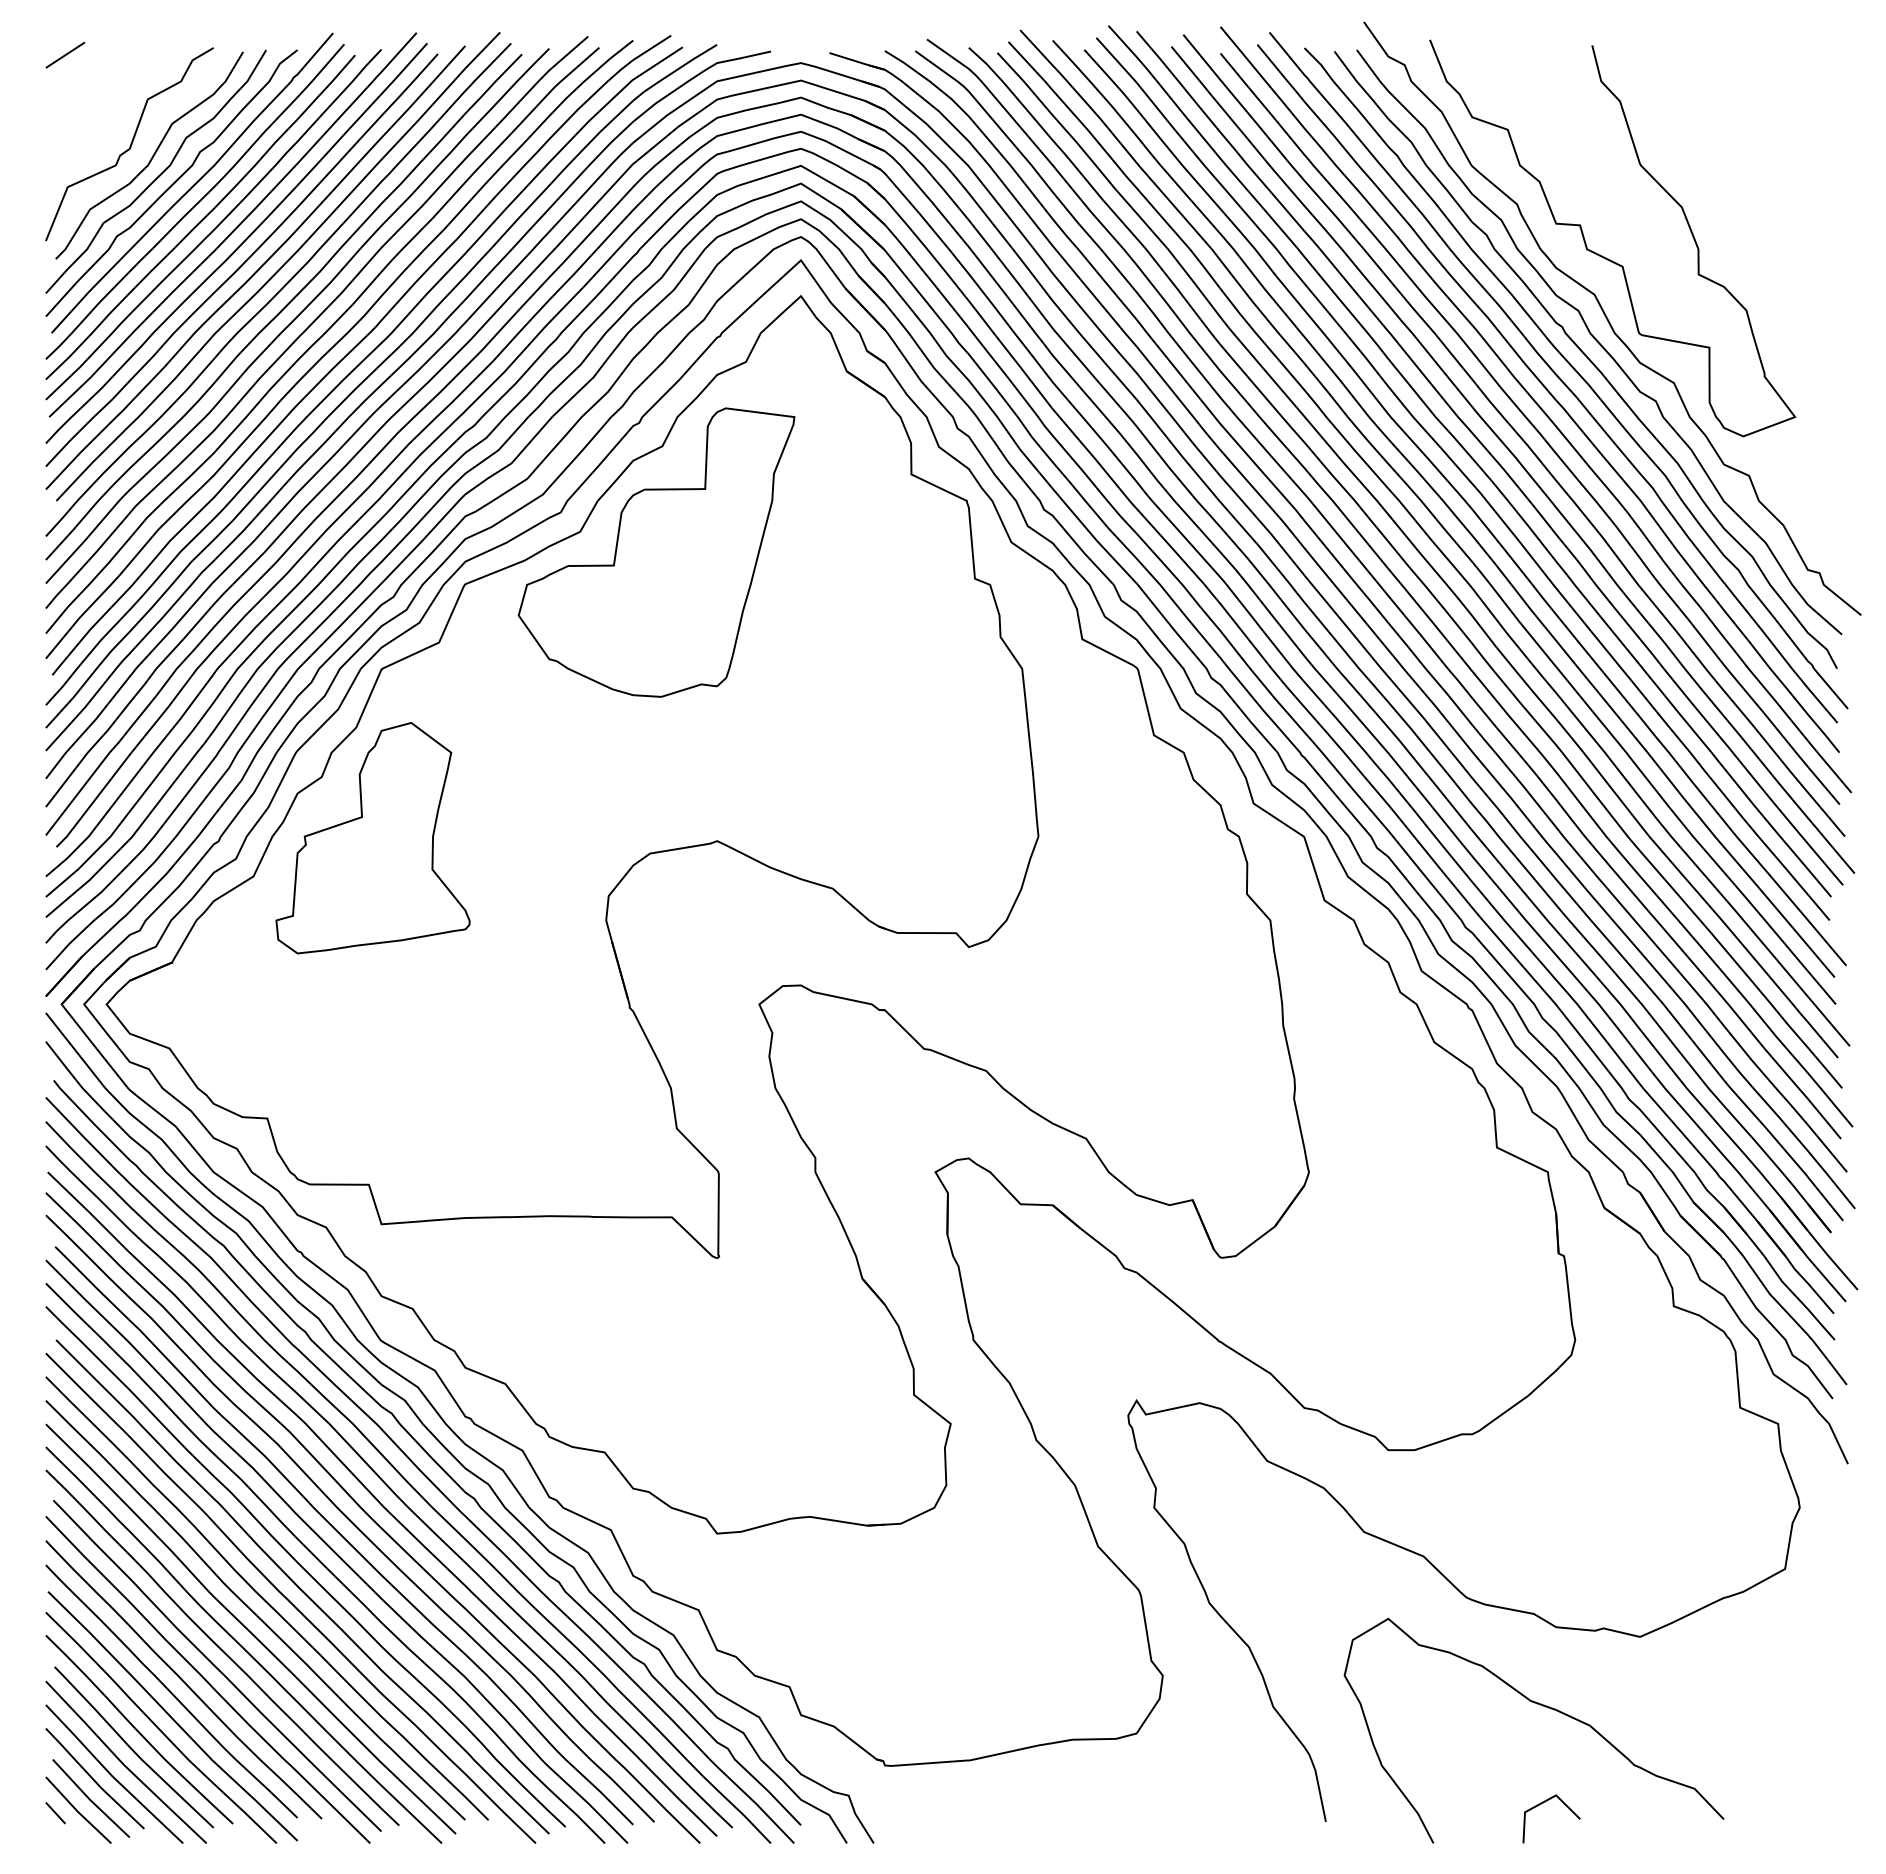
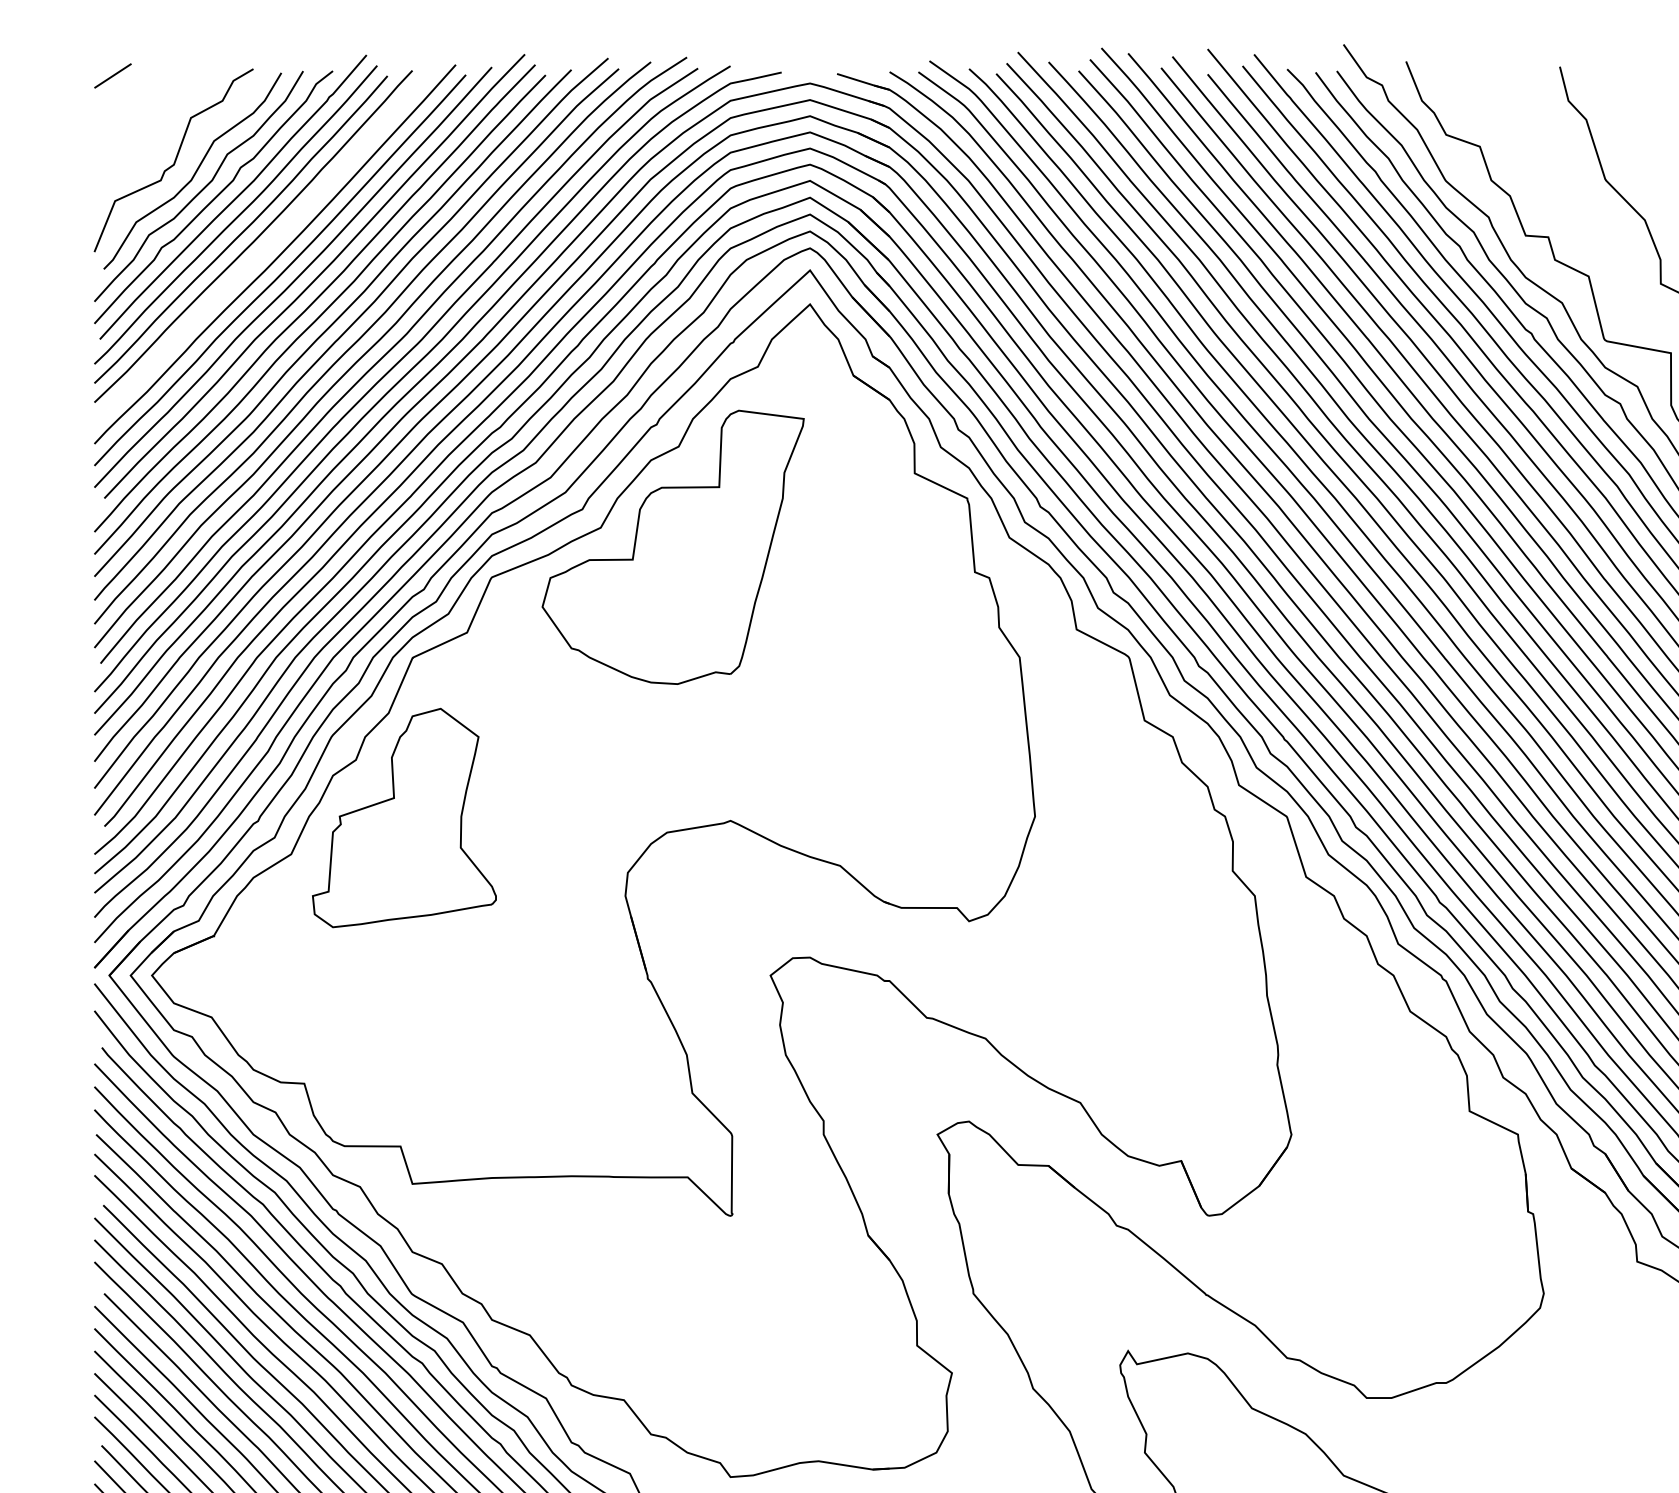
curve: (235, 227) -> (274, 239), removed

